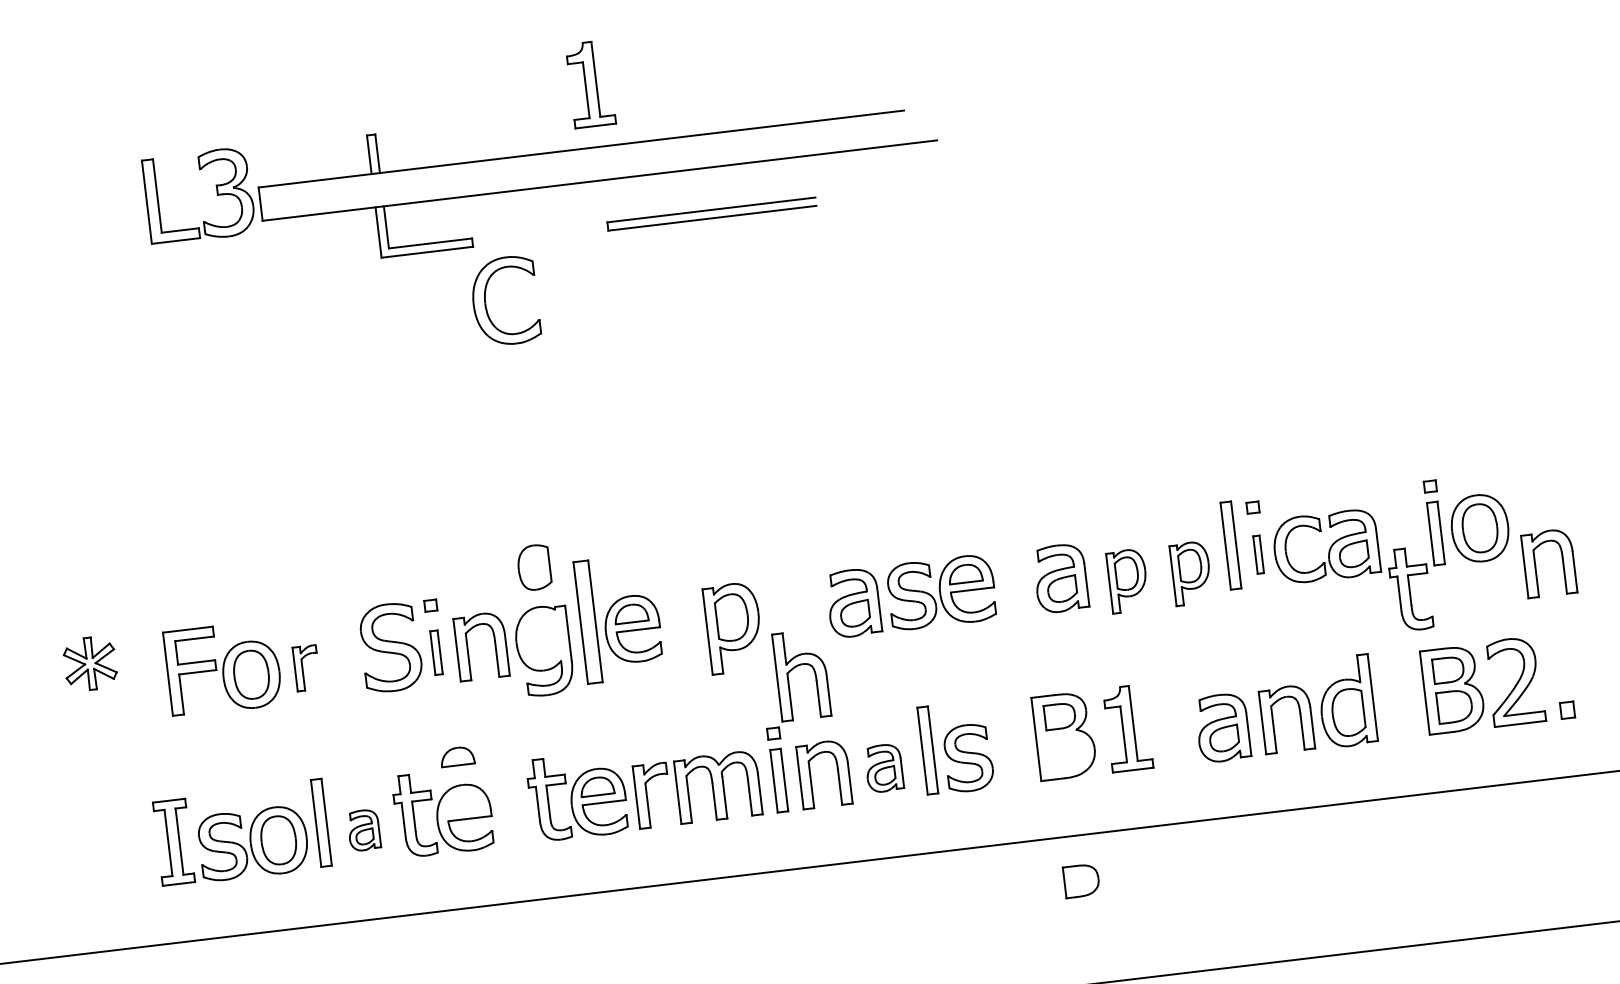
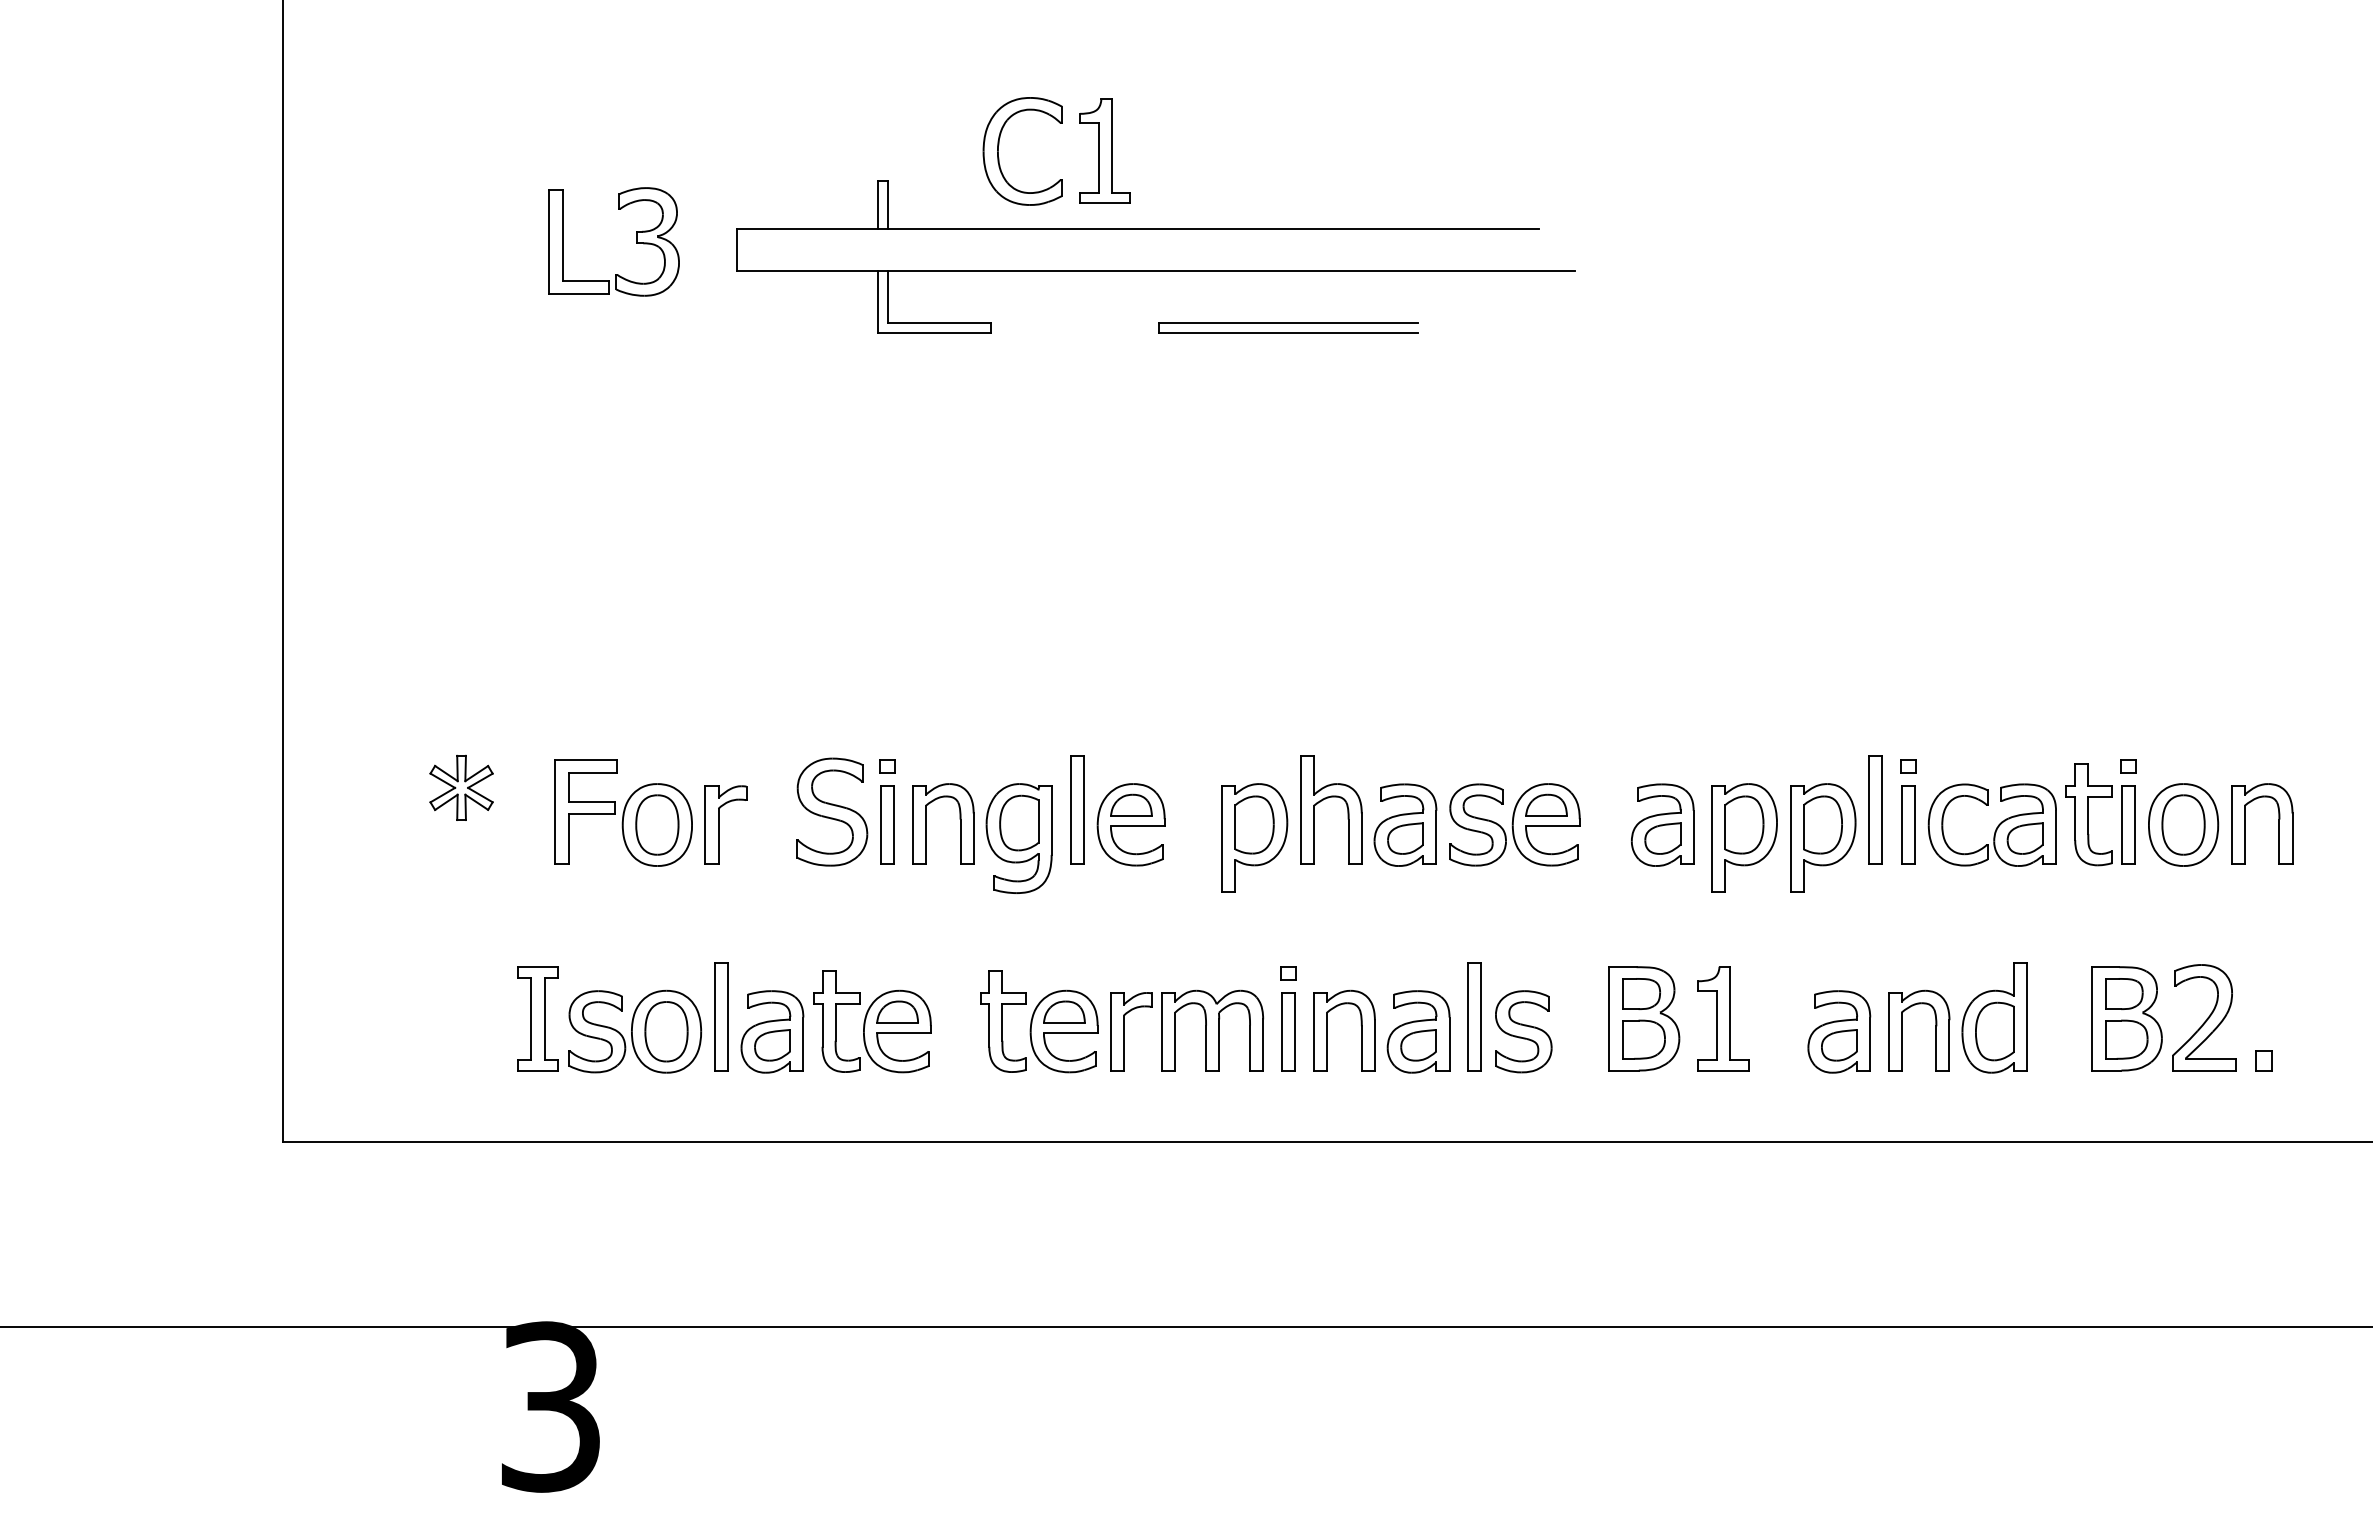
part: (590, 83) -> (1104, 150), moved
part: (217, 193) -> (636, 241), moved
part: (485, 298) -> (999, 145), moved
part: (1258, 554) -> (1908, 824), size x1.67
part: (1562, 561) -> (2278, 823), moved
part: (534, 567) -> (1019, 822), moved
part: (1191, 572) -> (1823, 837), size x1.43
part: (1127, 580) -> (1744, 837), size x1.43
part: (1409, 589) -> (2088, 814), moved
part: (588, 621) -> (1077, 809), size x0.71
part: (436, 652) -> (887, 824), size x1.43
part: (798, 666) -> (1328, 798), moved
part: (306, 667) -> (725, 824), size x1.43
part: (457, 755) -> (897, 1011), moved
part: (884, 767) -> (1418, 1031), size x1.43
part: (364, 829) -> (772, 1031), size x1.67
part: (1081, 880) -> (1643, 1039), moved

